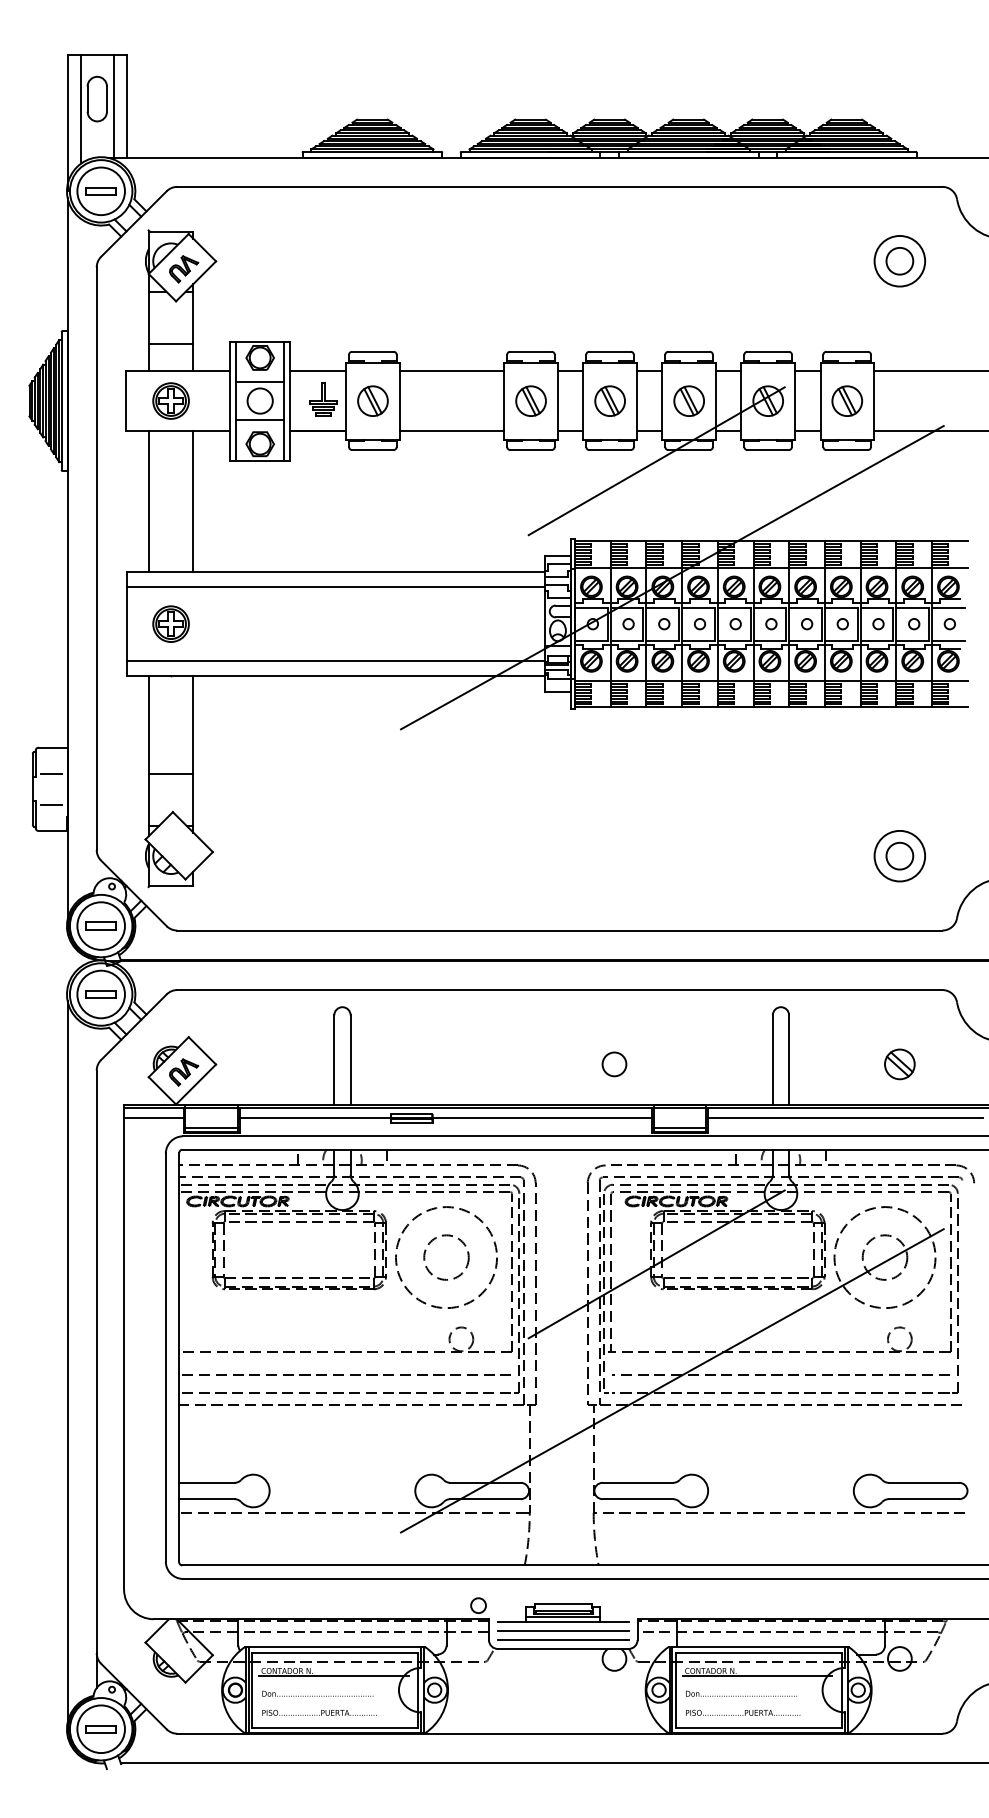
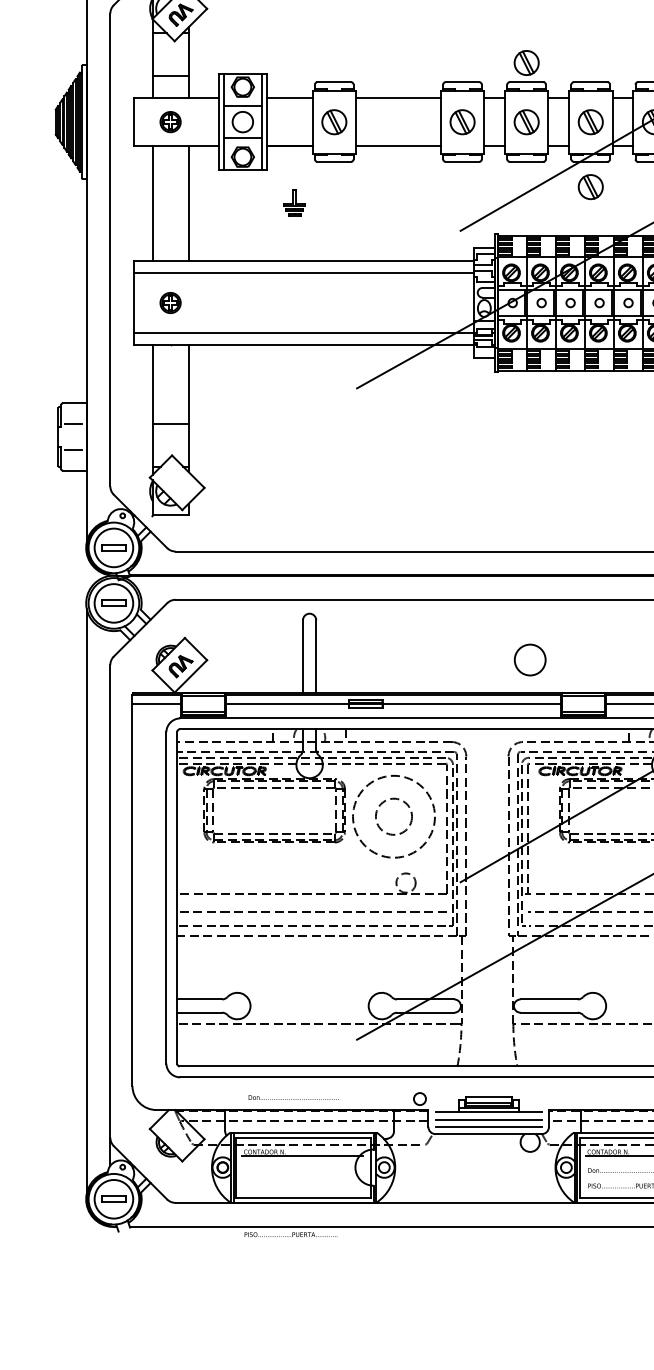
part: (609, 327) -> (526, 62), added
part: (323, 399) -> (294, 202), moved
part: (170, 400) -> (170, 121), size x0.7
part: (688, 480) -> (590, 186), added
part: (170, 623) -> (170, 302), size x0.7
circle: (614, 1064) -> (530, 660), size x1.6
text: (317, 1693) -> (293, 1097), moved
text: (319, 1712) -> (290, 1234), moved

